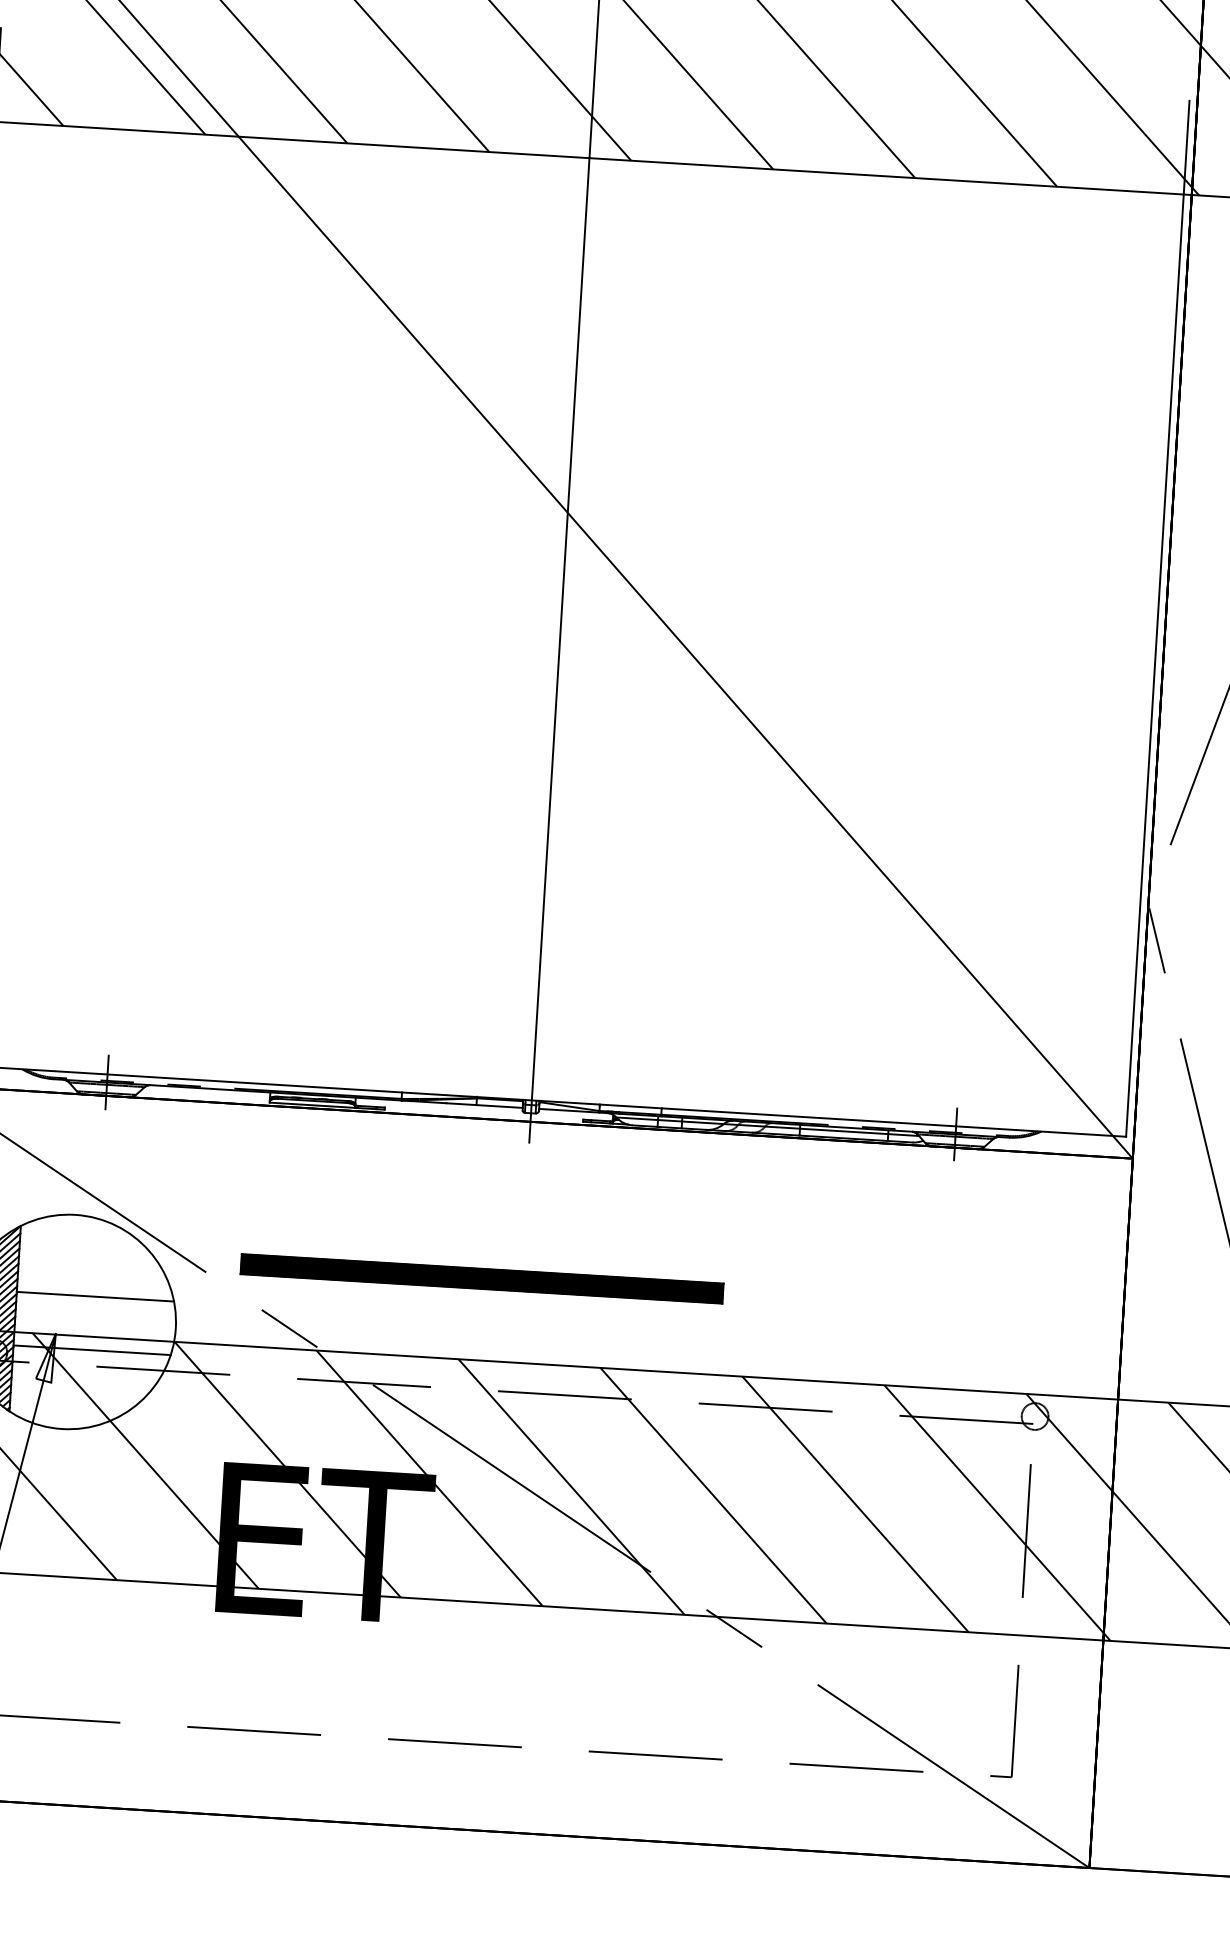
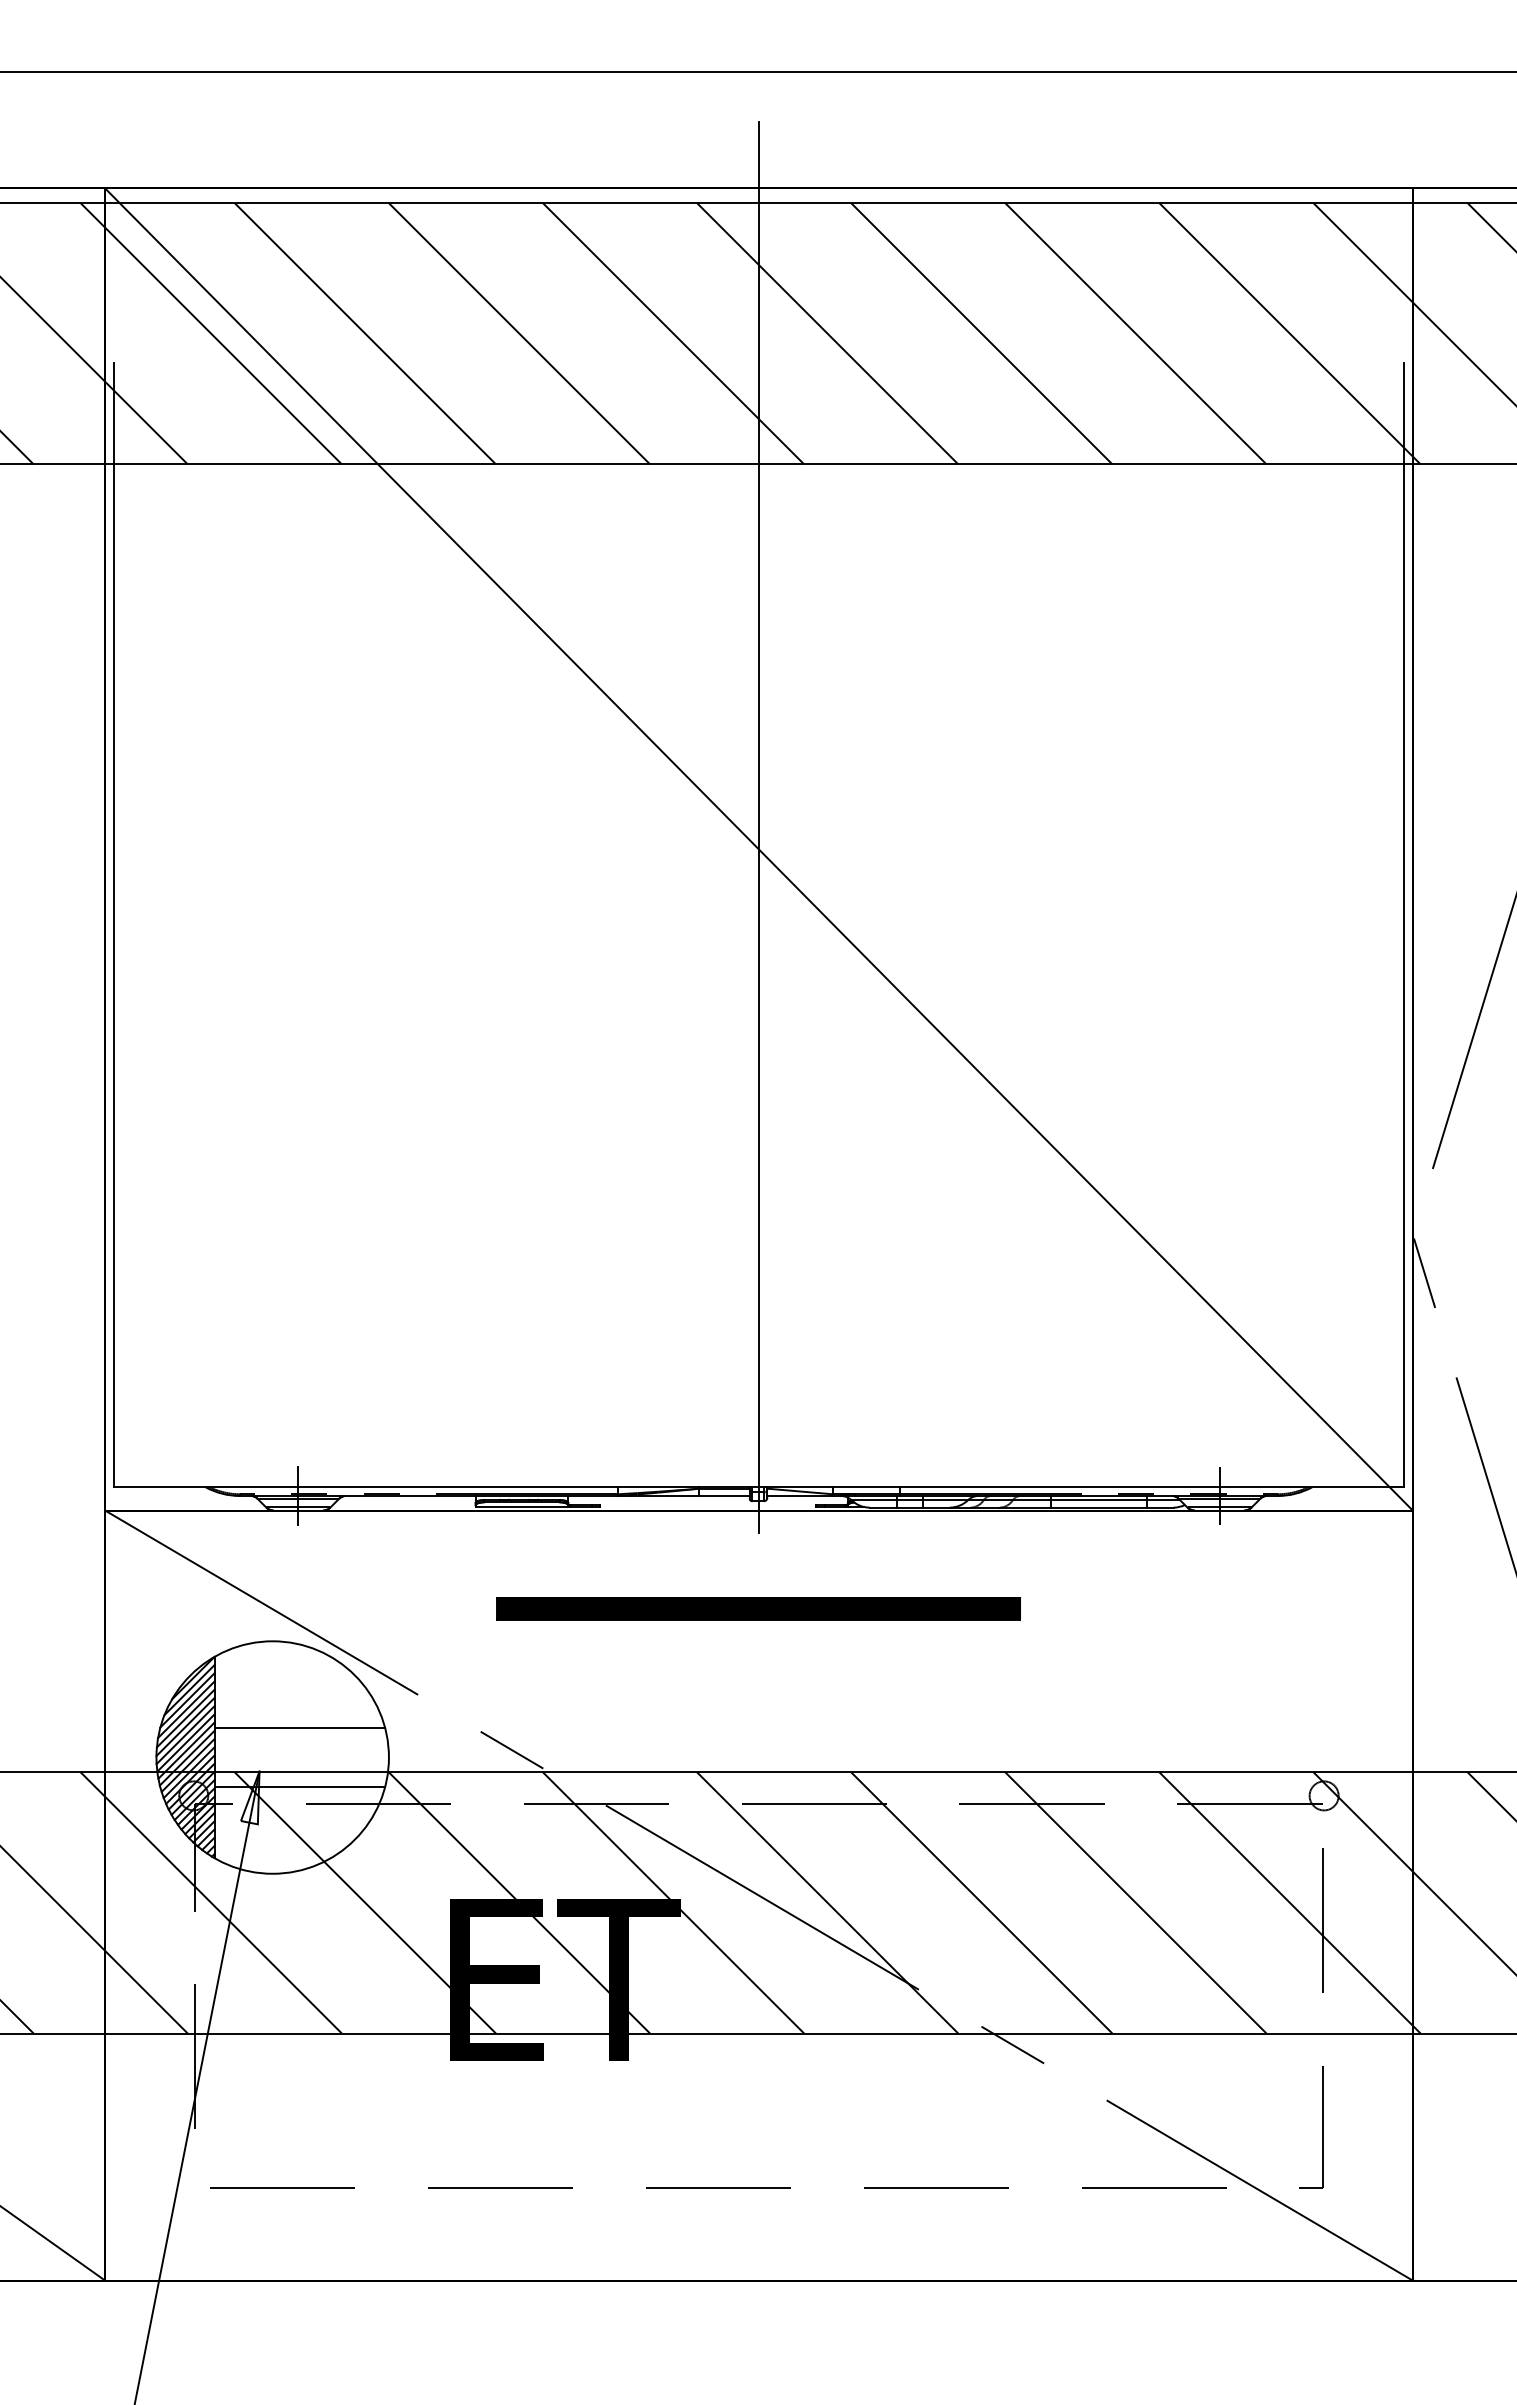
part: (481, 1278) -> (758, 1608), moved

